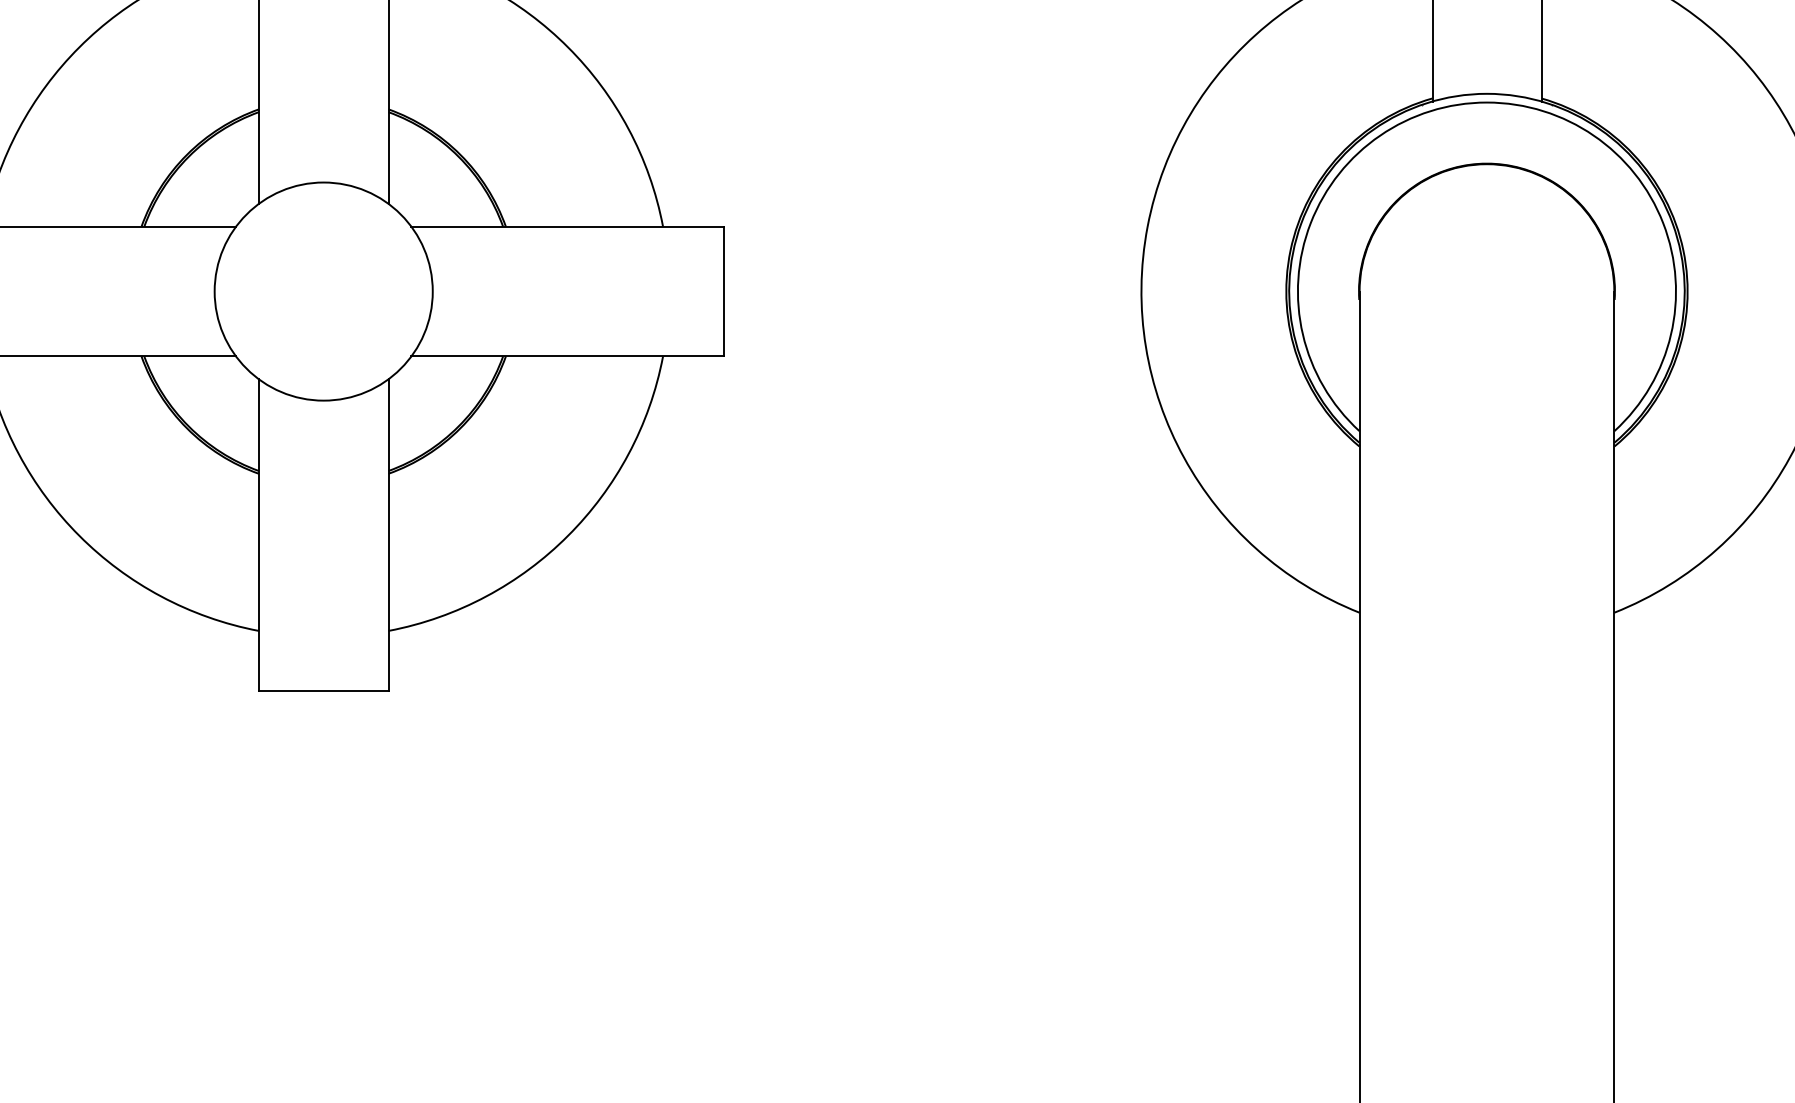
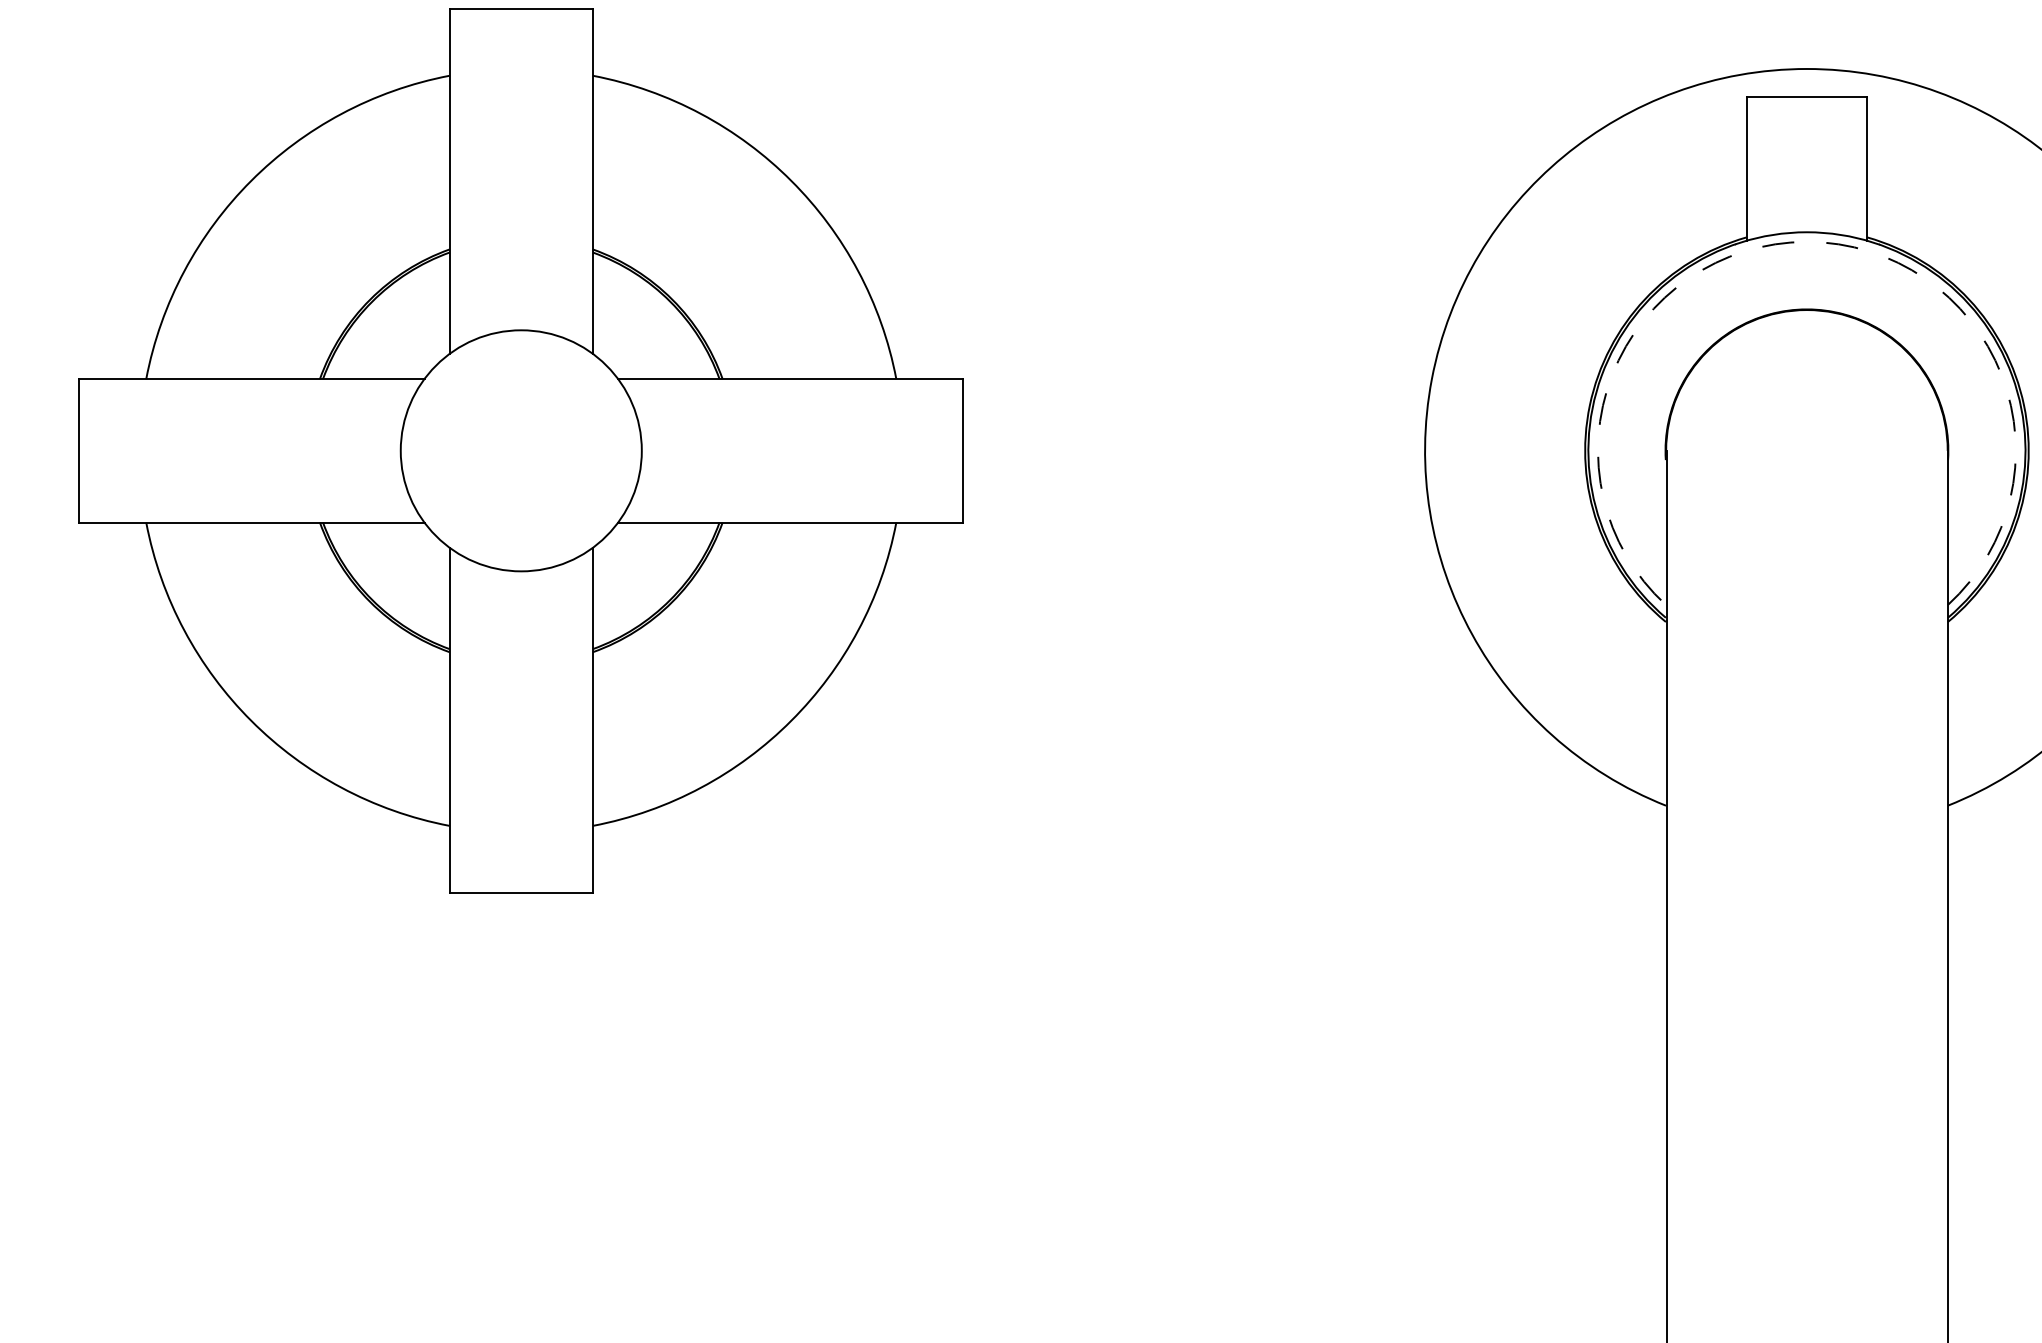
arc: (1486, 102) -> (1806, 241), solid -> dashed

